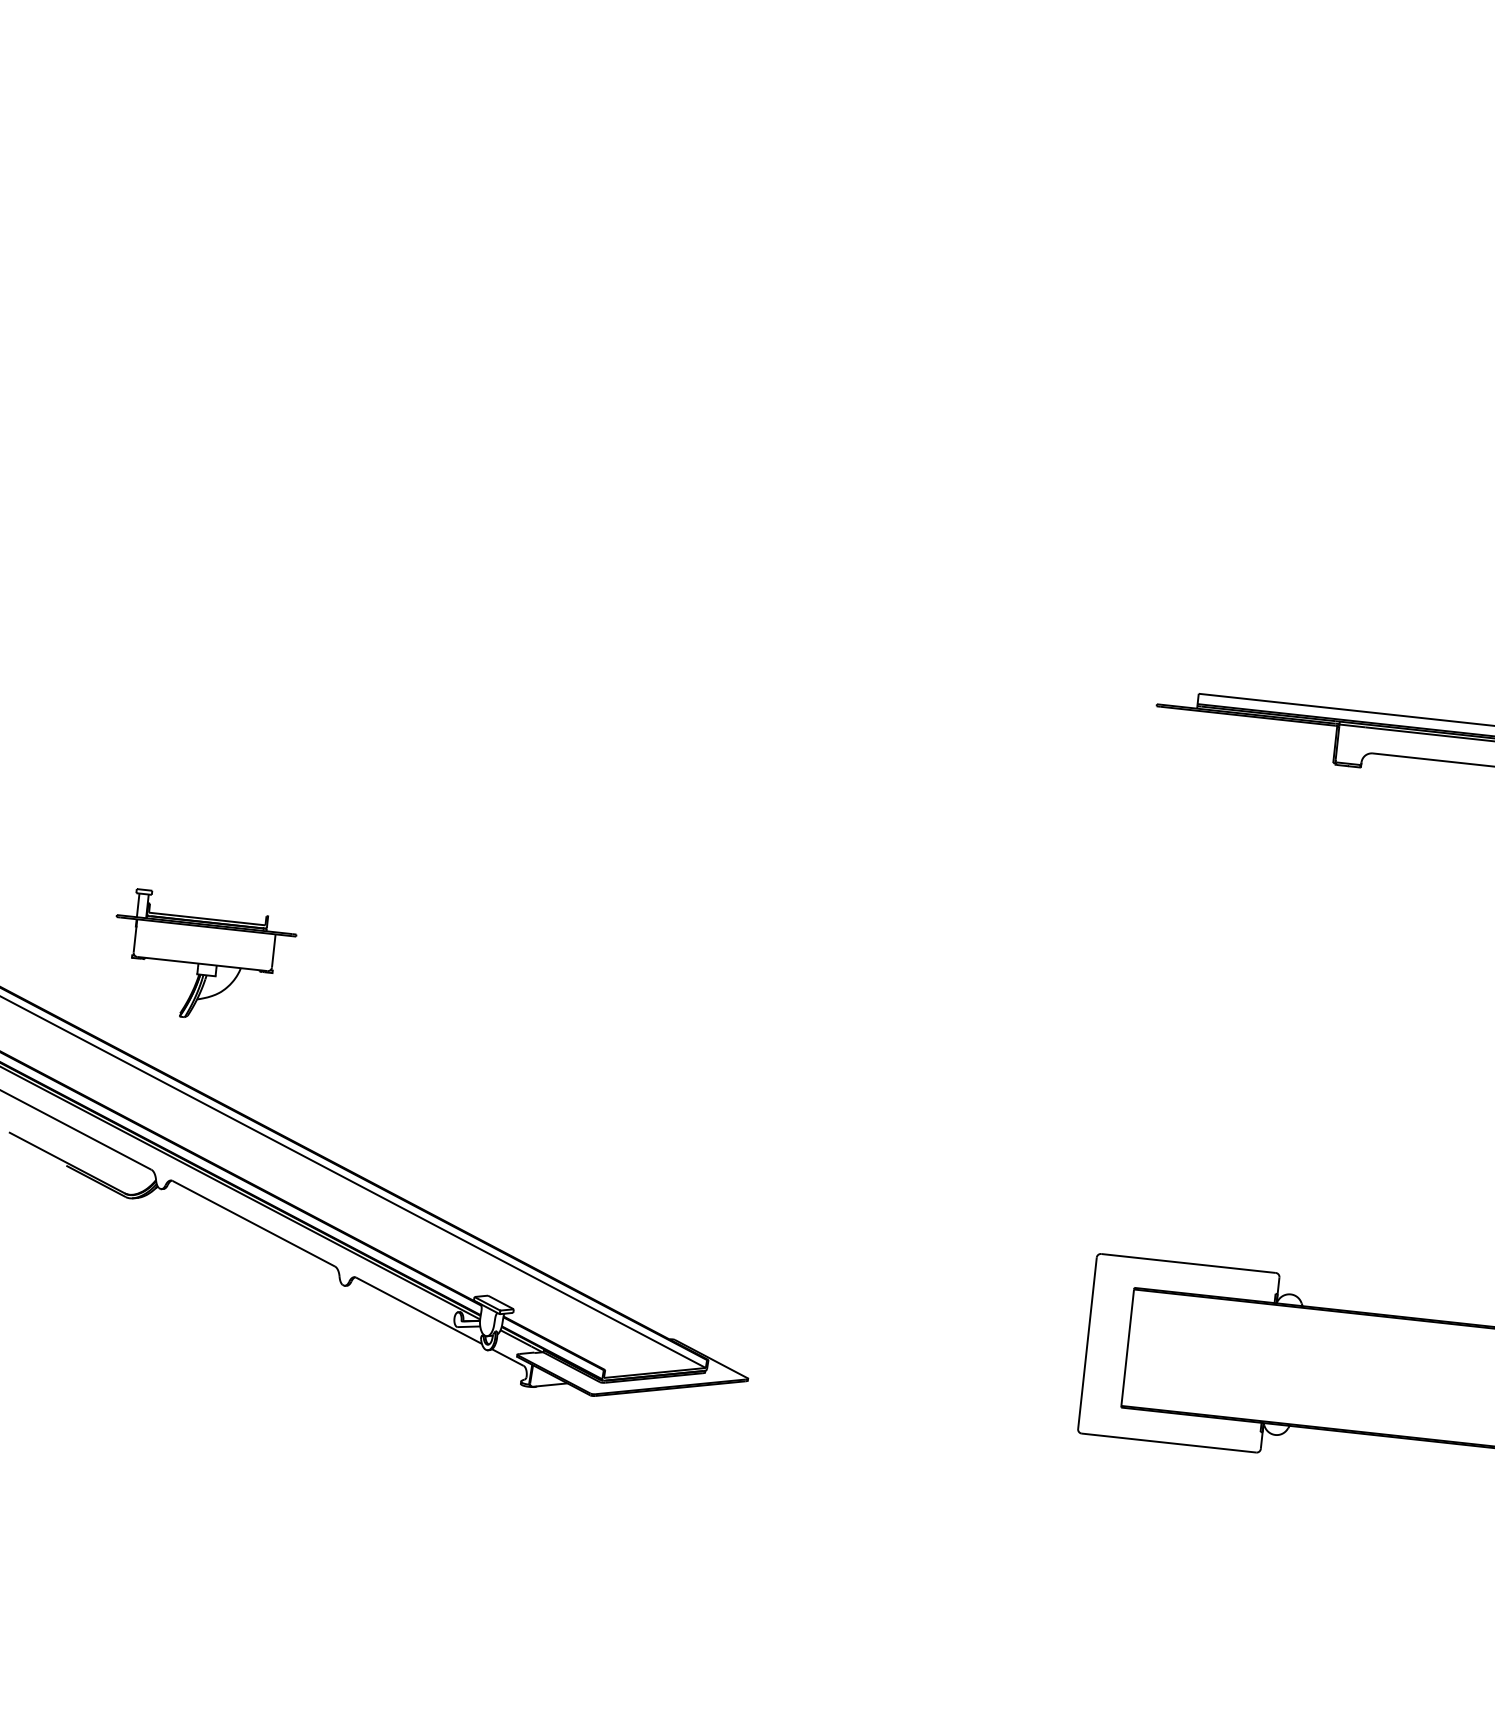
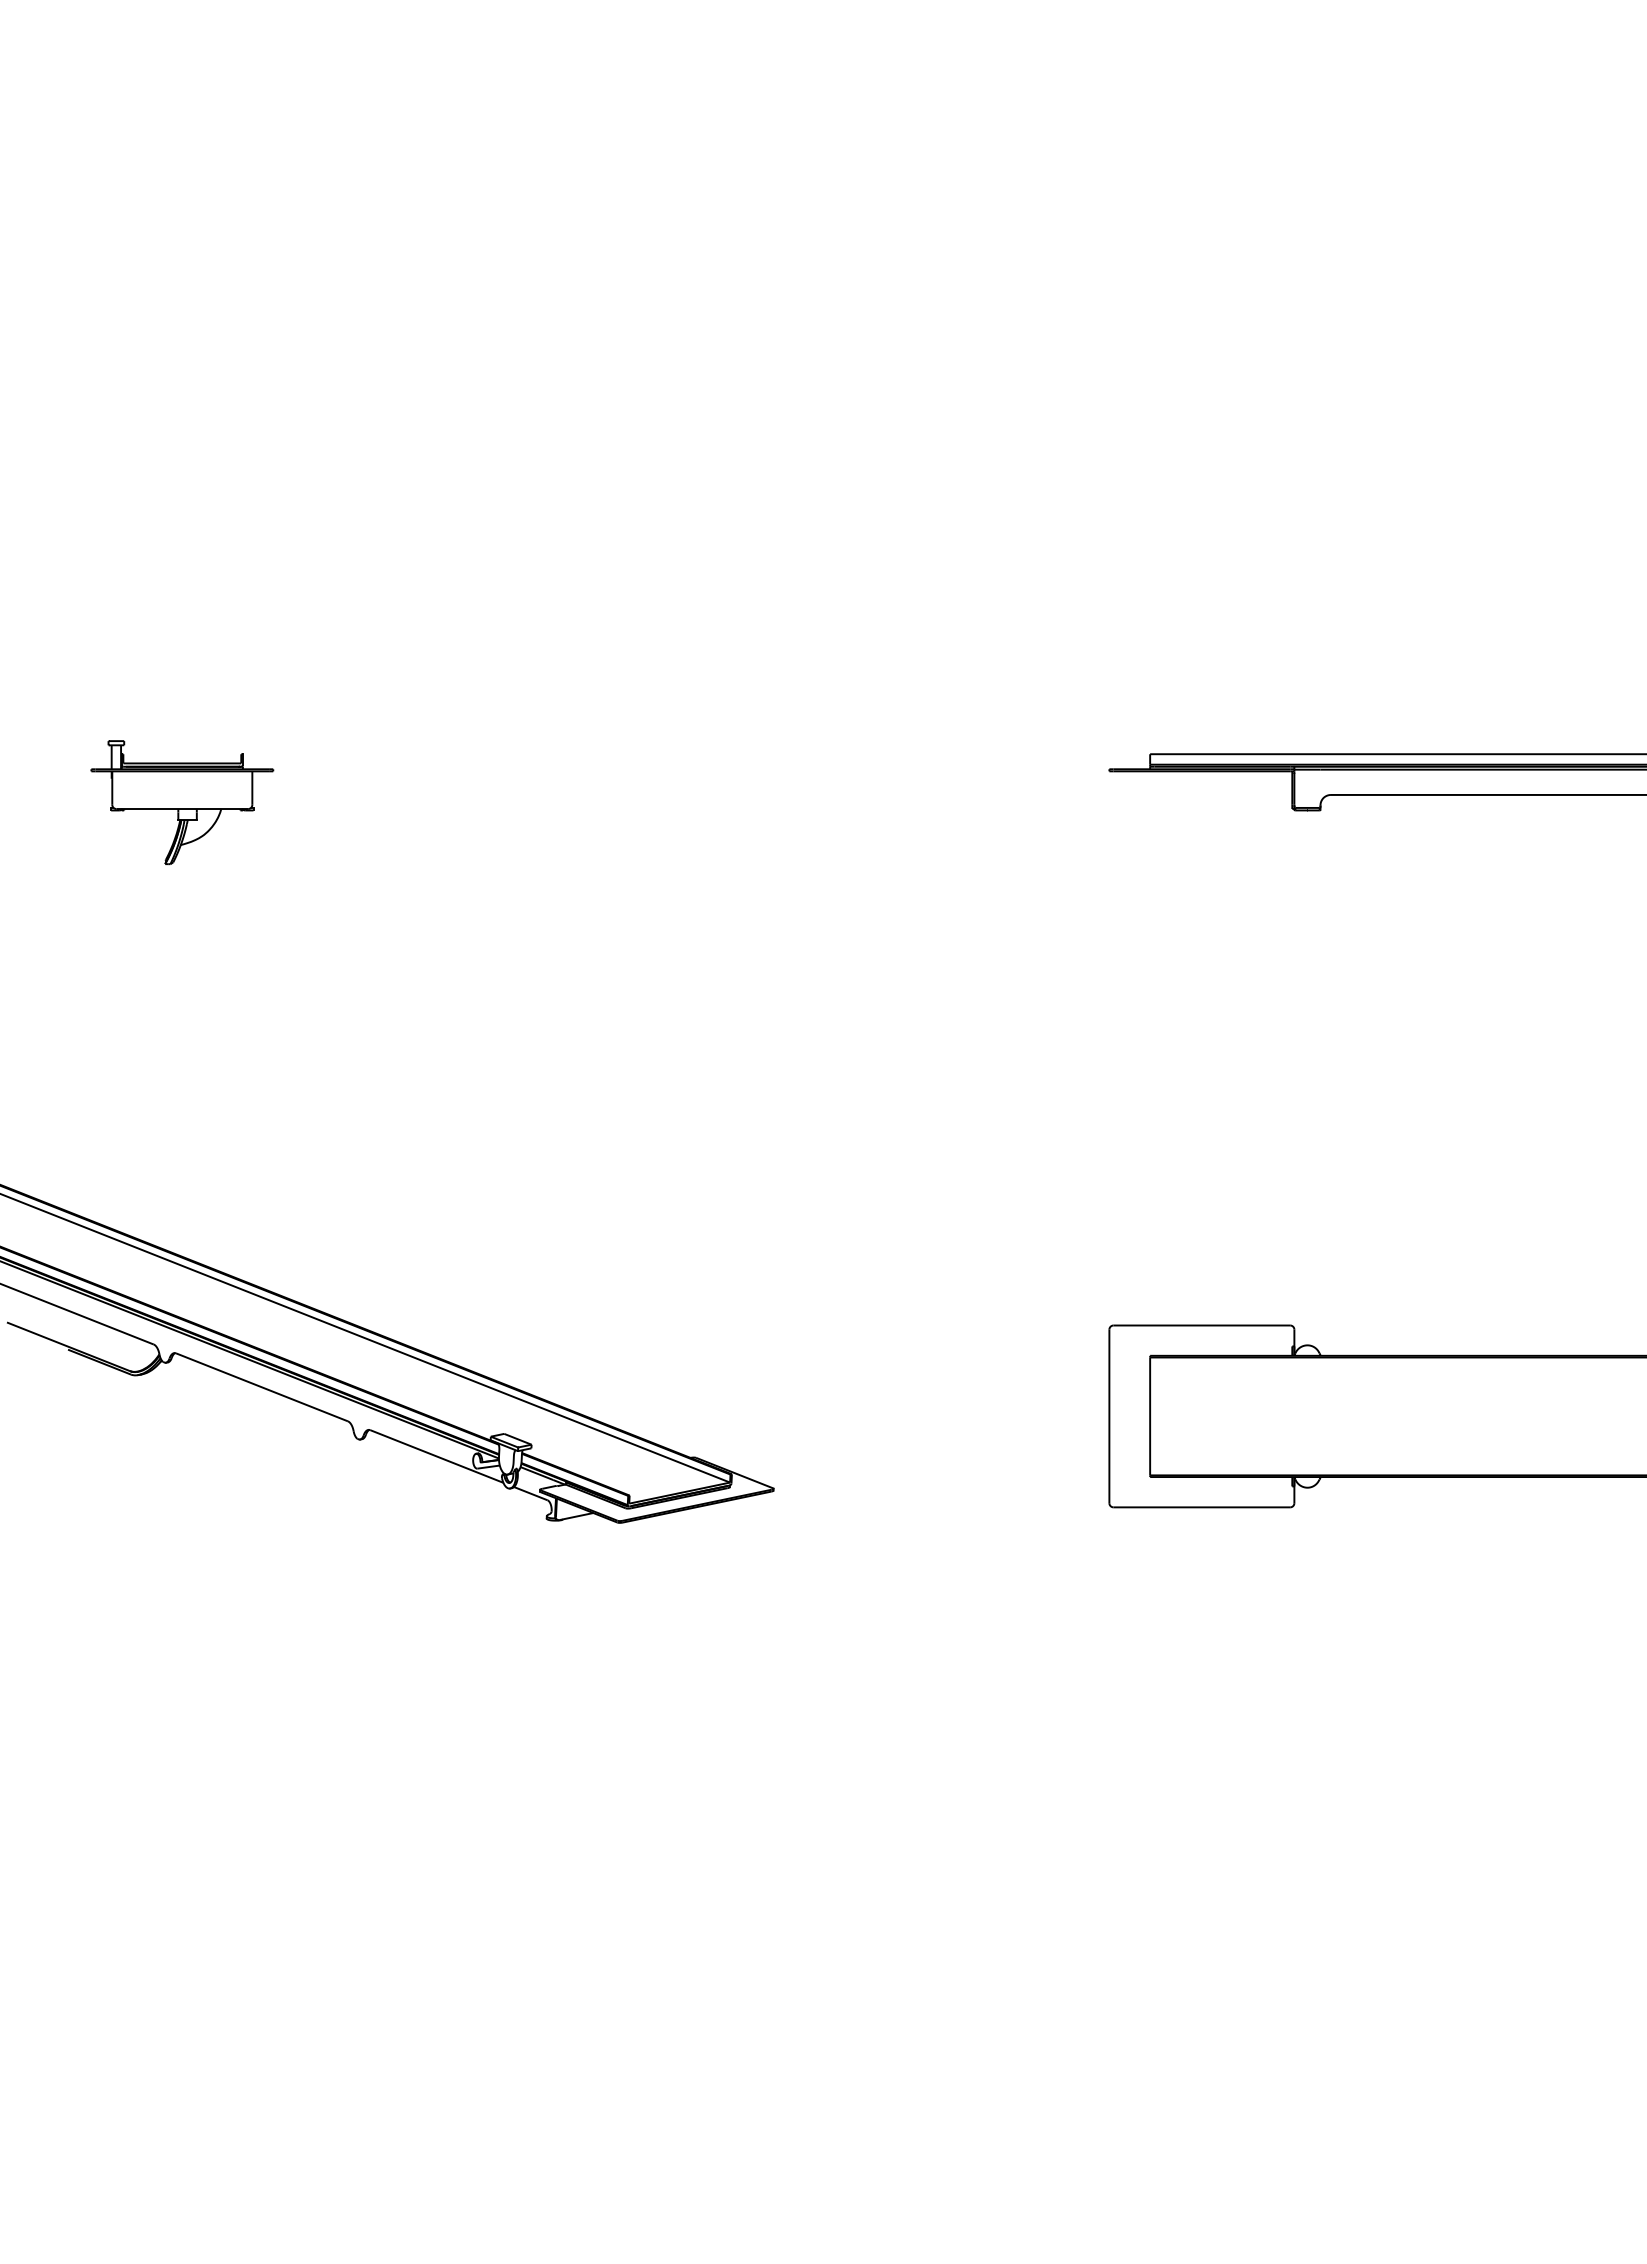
part: (203, 957) -> (182, 802), moved

